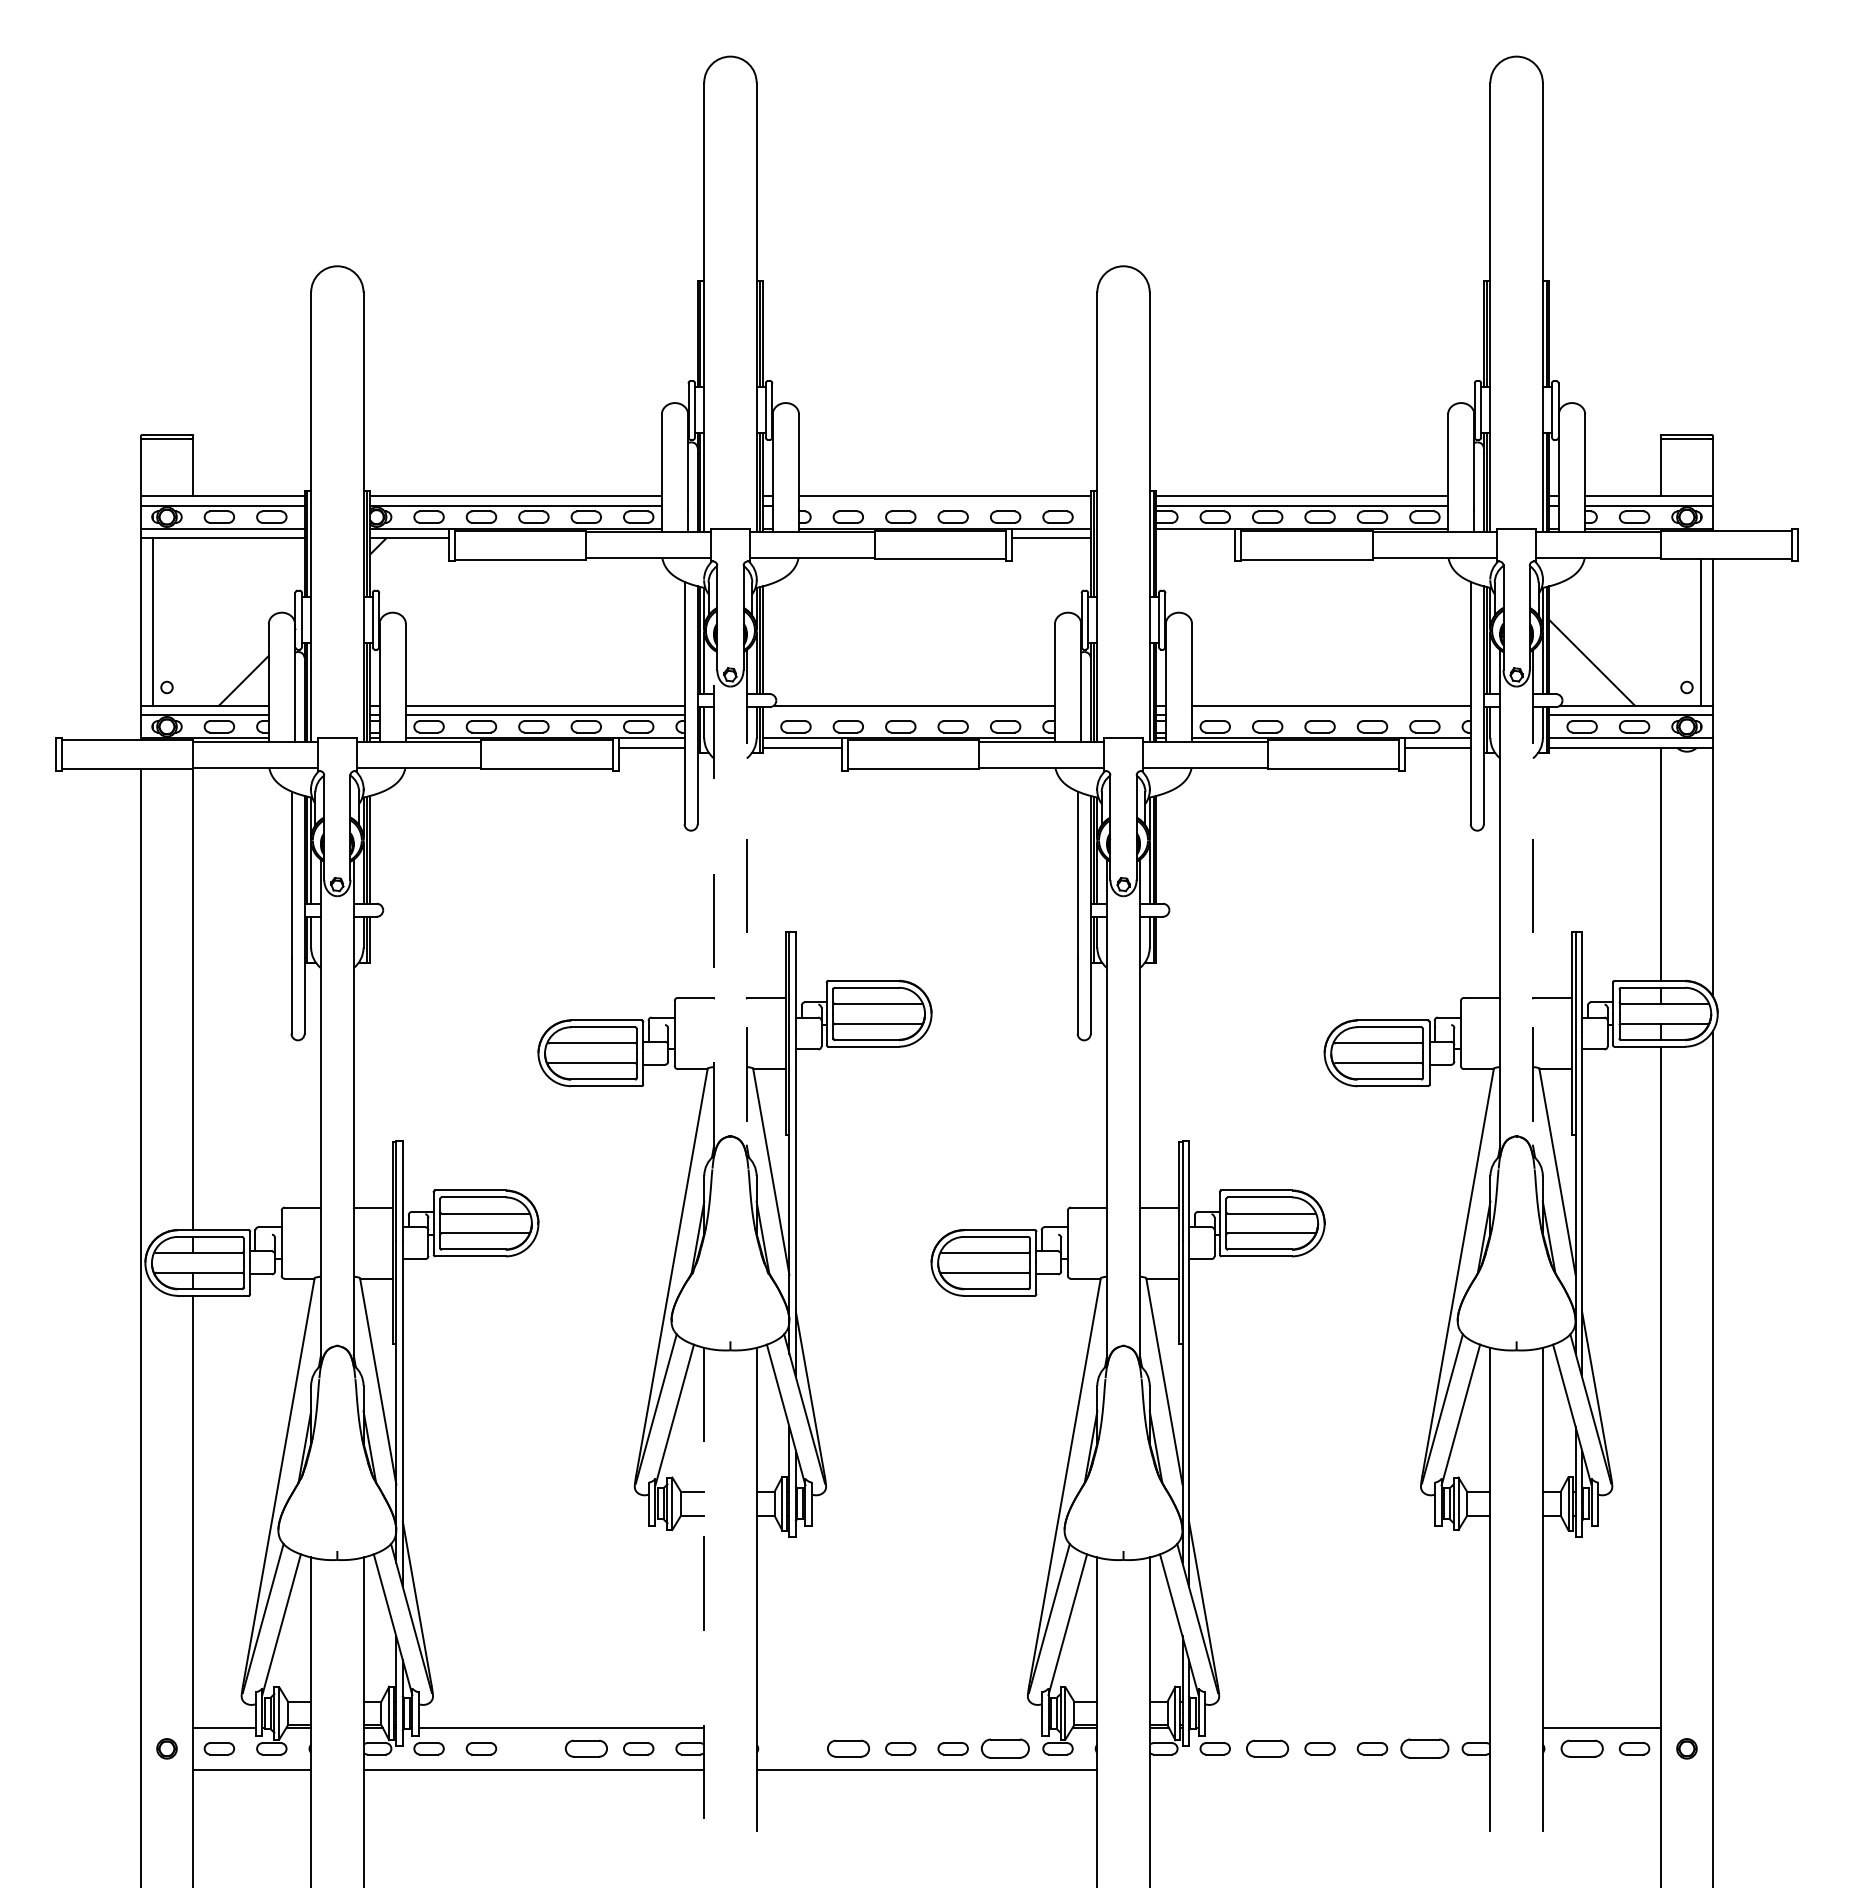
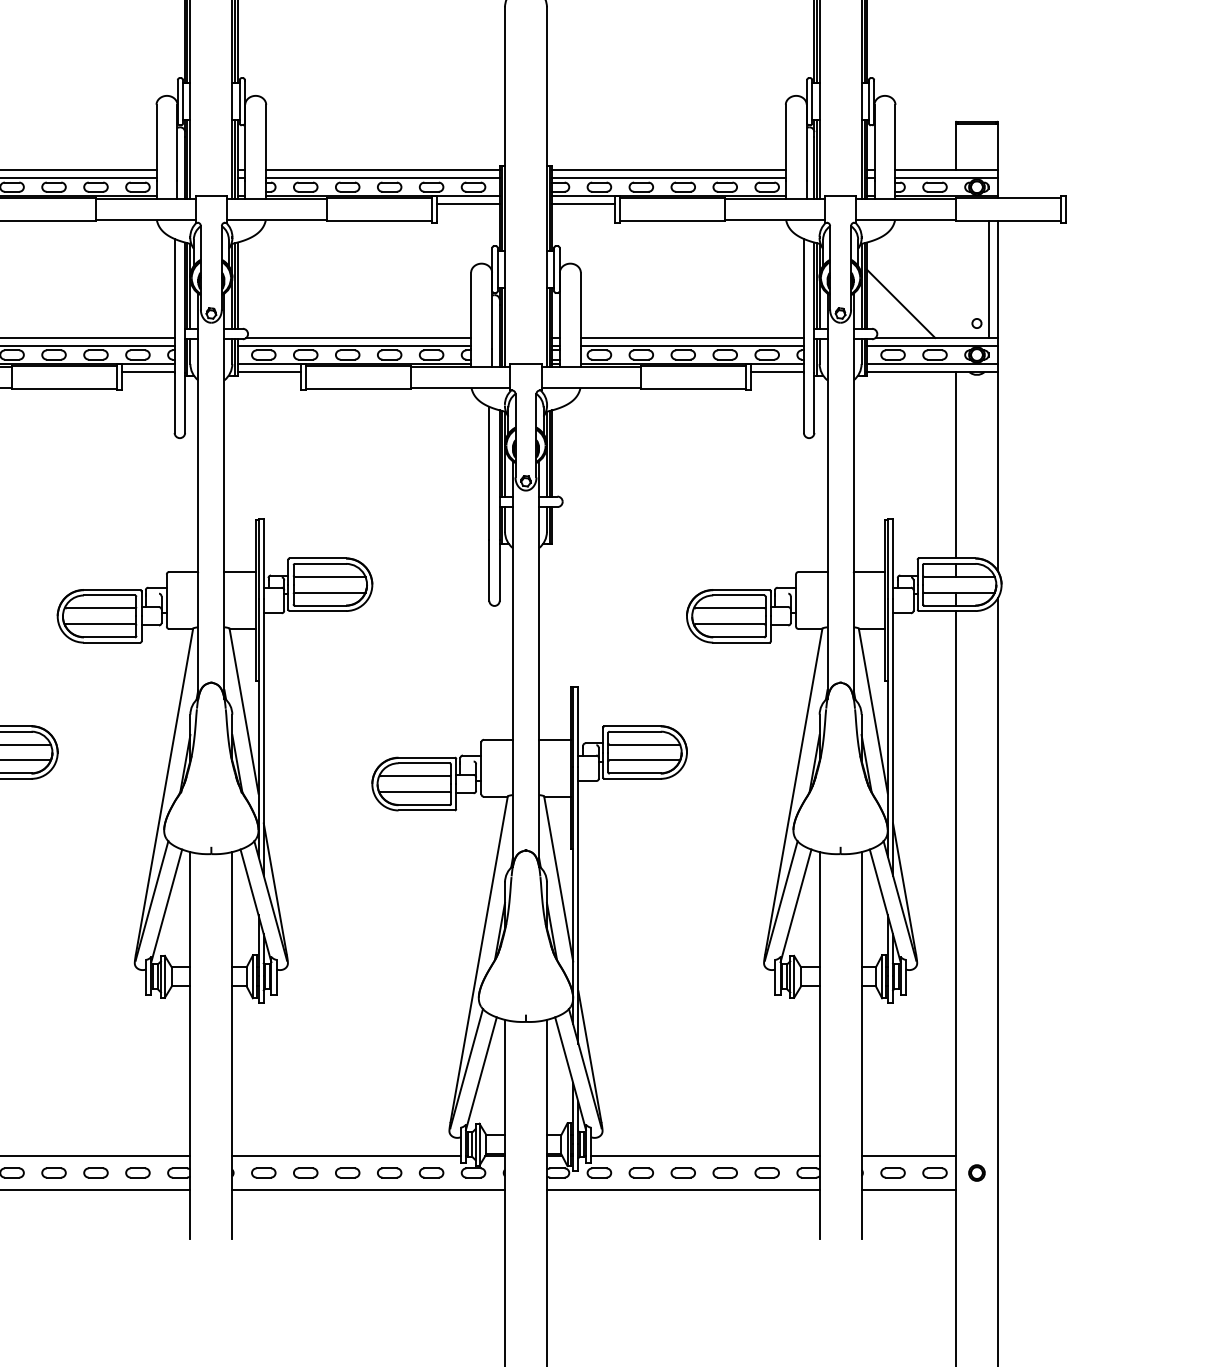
line: (944, 505) -> (382, 177), added
line: (1195, 538) -> (583, 204), added
line: (909, 715) -> (354, 345), added
line: (1331, 715) -> (692, 345), added
line: (714, 902) -> (198, 495), dashed -> solid
line: (746, 903) -> (224, 496), dashed -> solid
line: (1533, 903) -> (854, 496), dashed -> solid
line: (704, 1589) -> (190, 1045), dashed -> solid
line: (898, 1727) -> (345, 1155), added
line: (1347, 1727) -> (705, 1155), added
part: (533, 1748) -> (53, 1172), added
part: (585, 1748) -> (95, 1172), size x0.71
part: (795, 1748) -> (263, 1172), added
part: (847, 1748) -> (305, 1172), size x0.71
part: (1005, 1748) -> (431, 1172), size x0.62
part: (1267, 1748) -> (641, 1172), size x0.71
part: (1424, 1748) -> (766, 1172), size x0.62
part: (1581, 1748) -> (892, 1172), size x0.71
line: (1319, 1770) -> (682, 1190), added
line: (1601, 1770) -> (908, 1190), added

